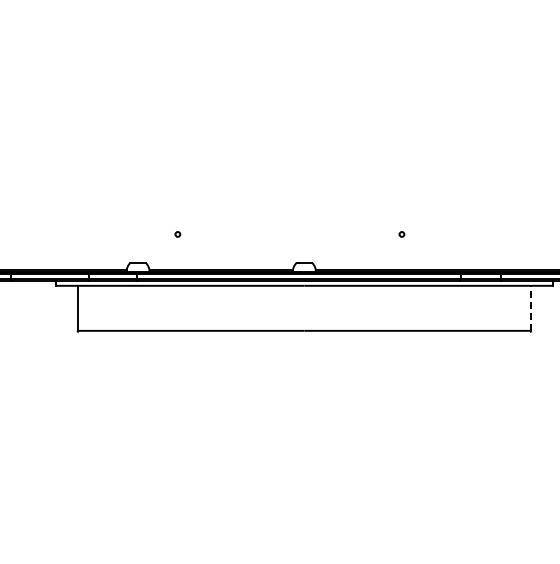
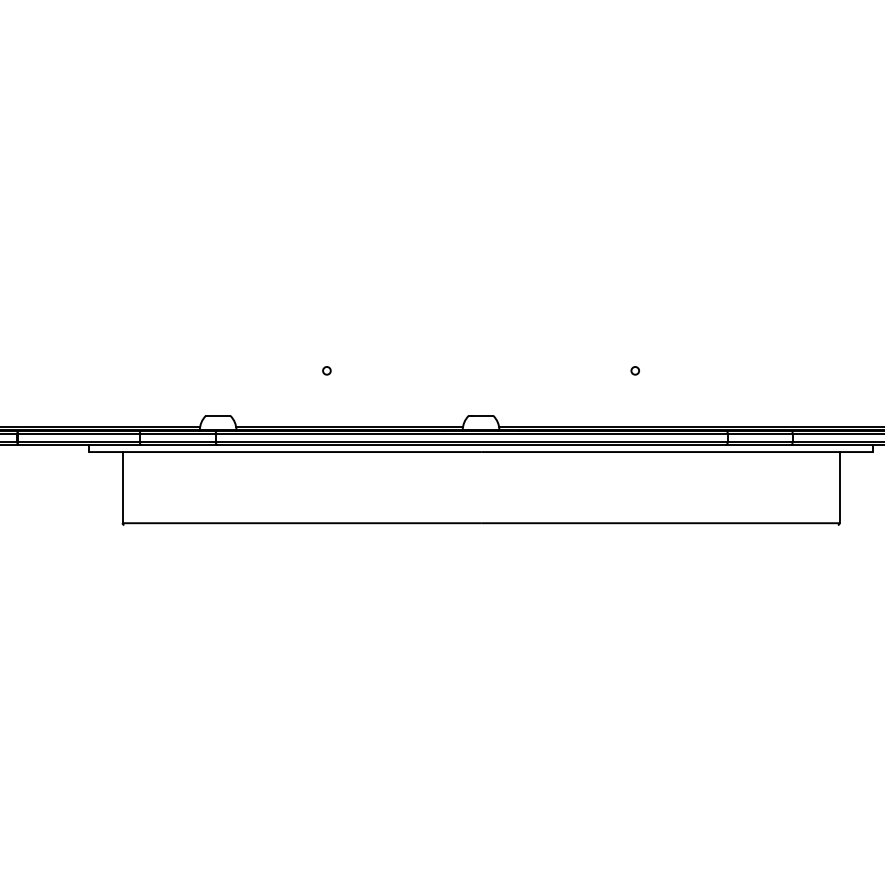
circle: (177, 234) -> (326, 370), moved
line: (531, 308) -> (840, 487), dashed -> solid

